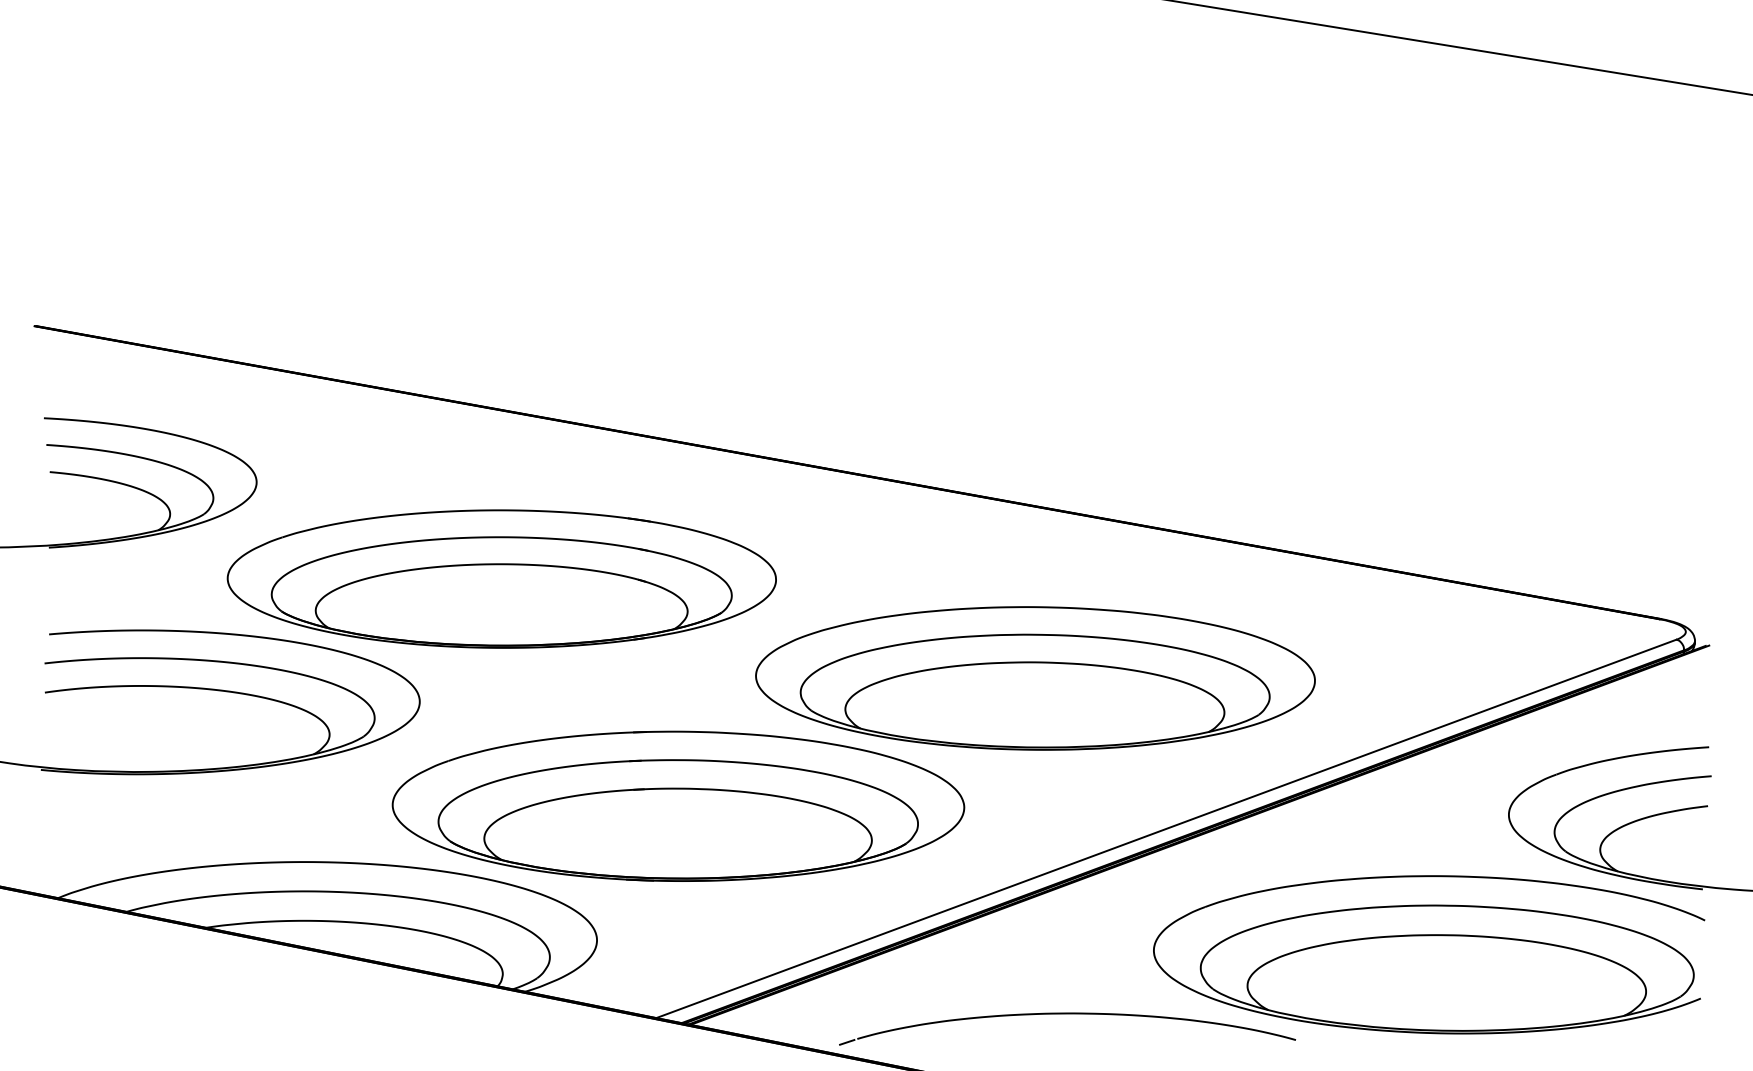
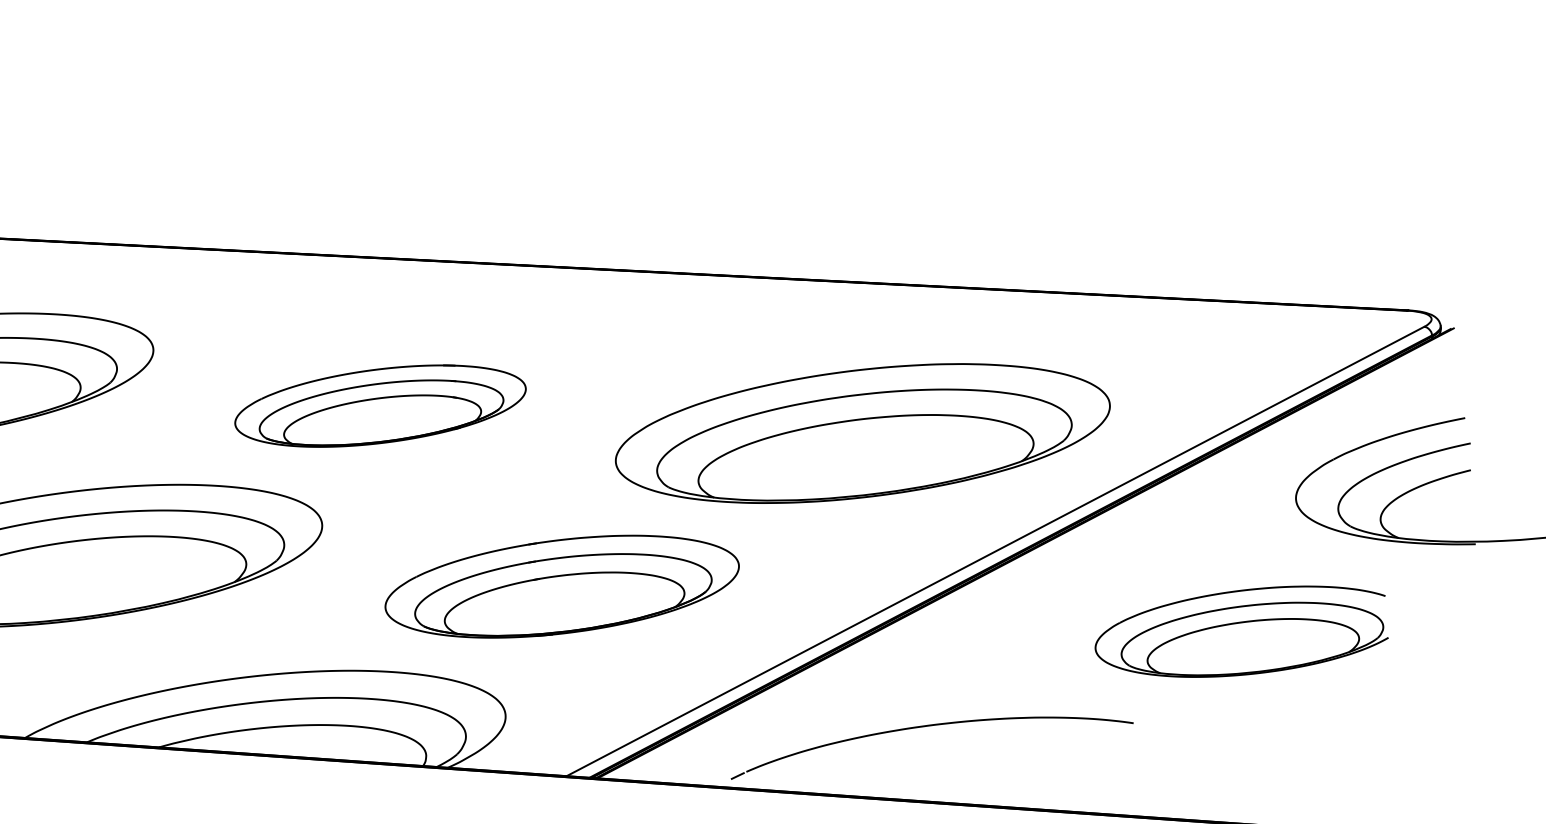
part: (501, 578) -> (380, 405), size x0.6
part: (678, 805) -> (562, 586), size x0.7
part: (1429, 954) -> (1241, 632), size x0.6

